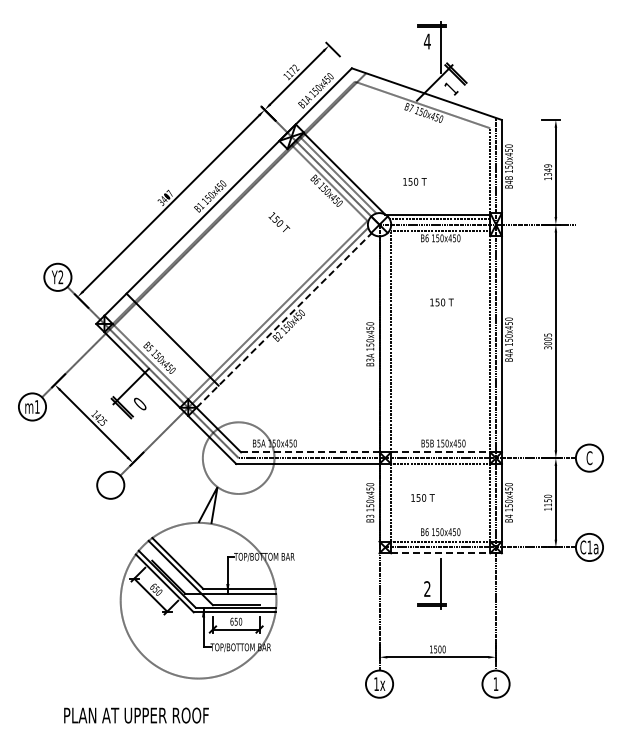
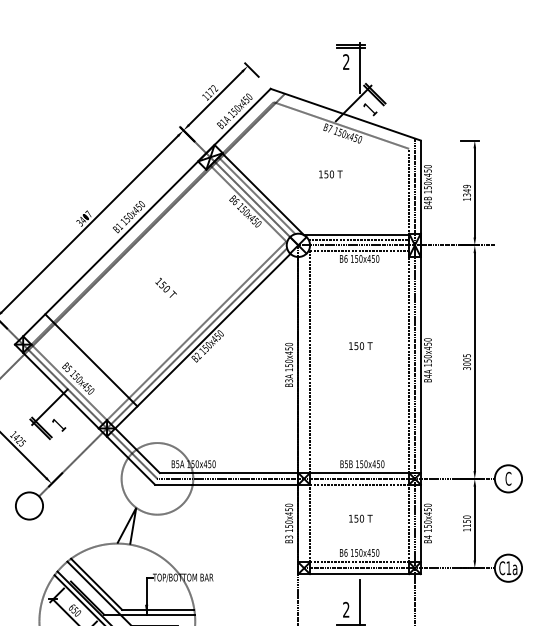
text: (426, 41) -> (345, 62), 4 -> 2
text: (414, 181) -> (330, 174), moved
text: (279, 221) -> (166, 287), moved
text: (441, 302) -> (360, 346), moved
line: (284, 320) -> (203, 341), dashed -> solid
text: (140, 404) -> (59, 425), 0 -> 1
line: (309, 452) -> (228, 473), dashed -> solid
line: (440, 452) -> (359, 473), dashed -> solid
text: (422, 497) -> (360, 518), moved
line: (440, 553) -> (359, 574), dashed -> solid

